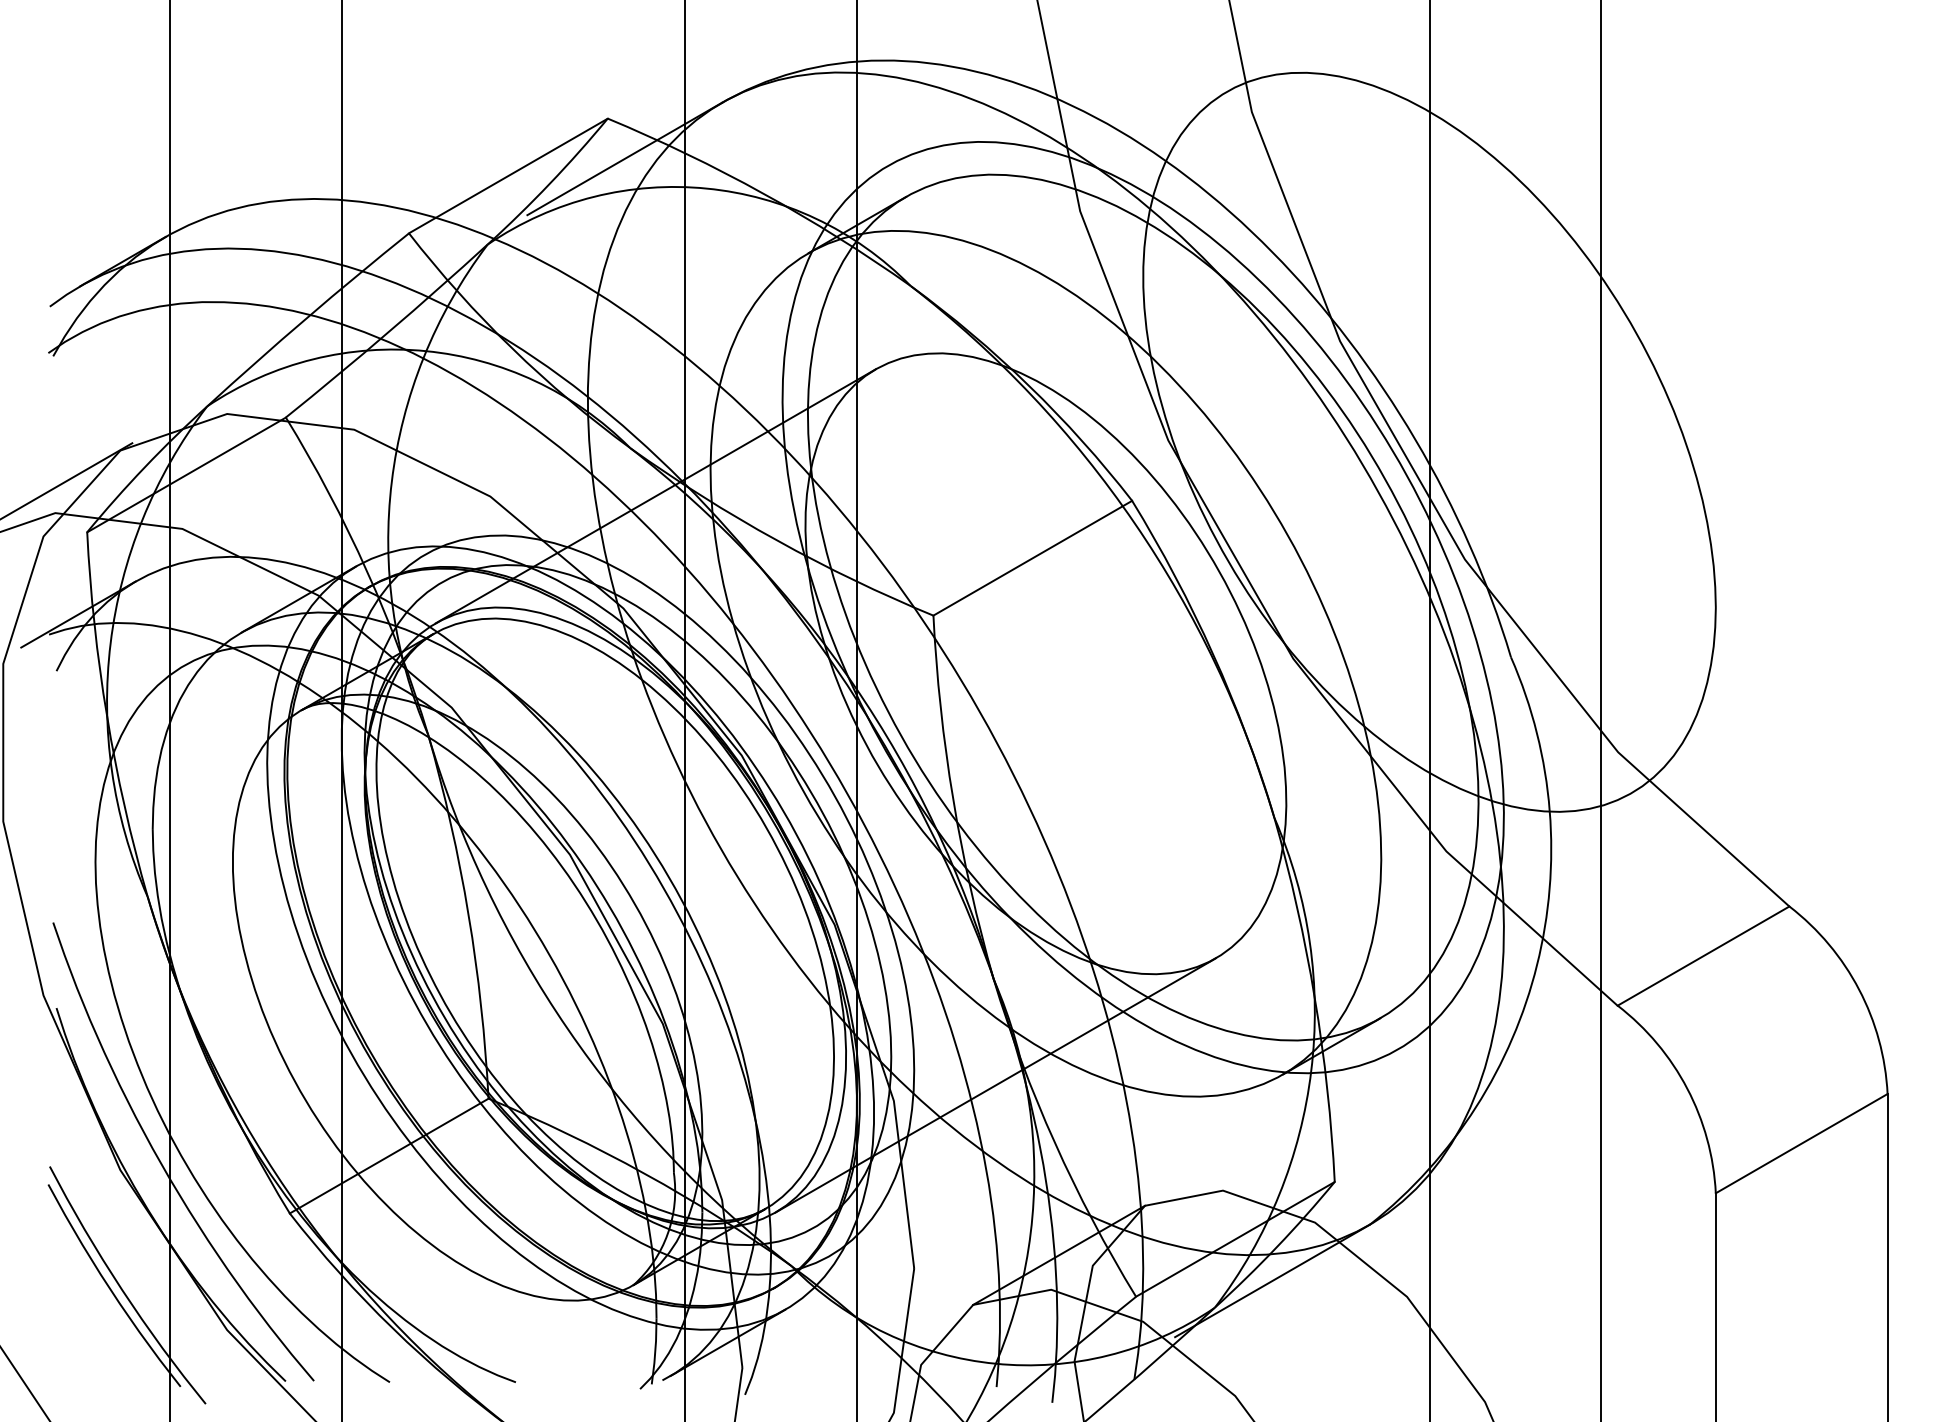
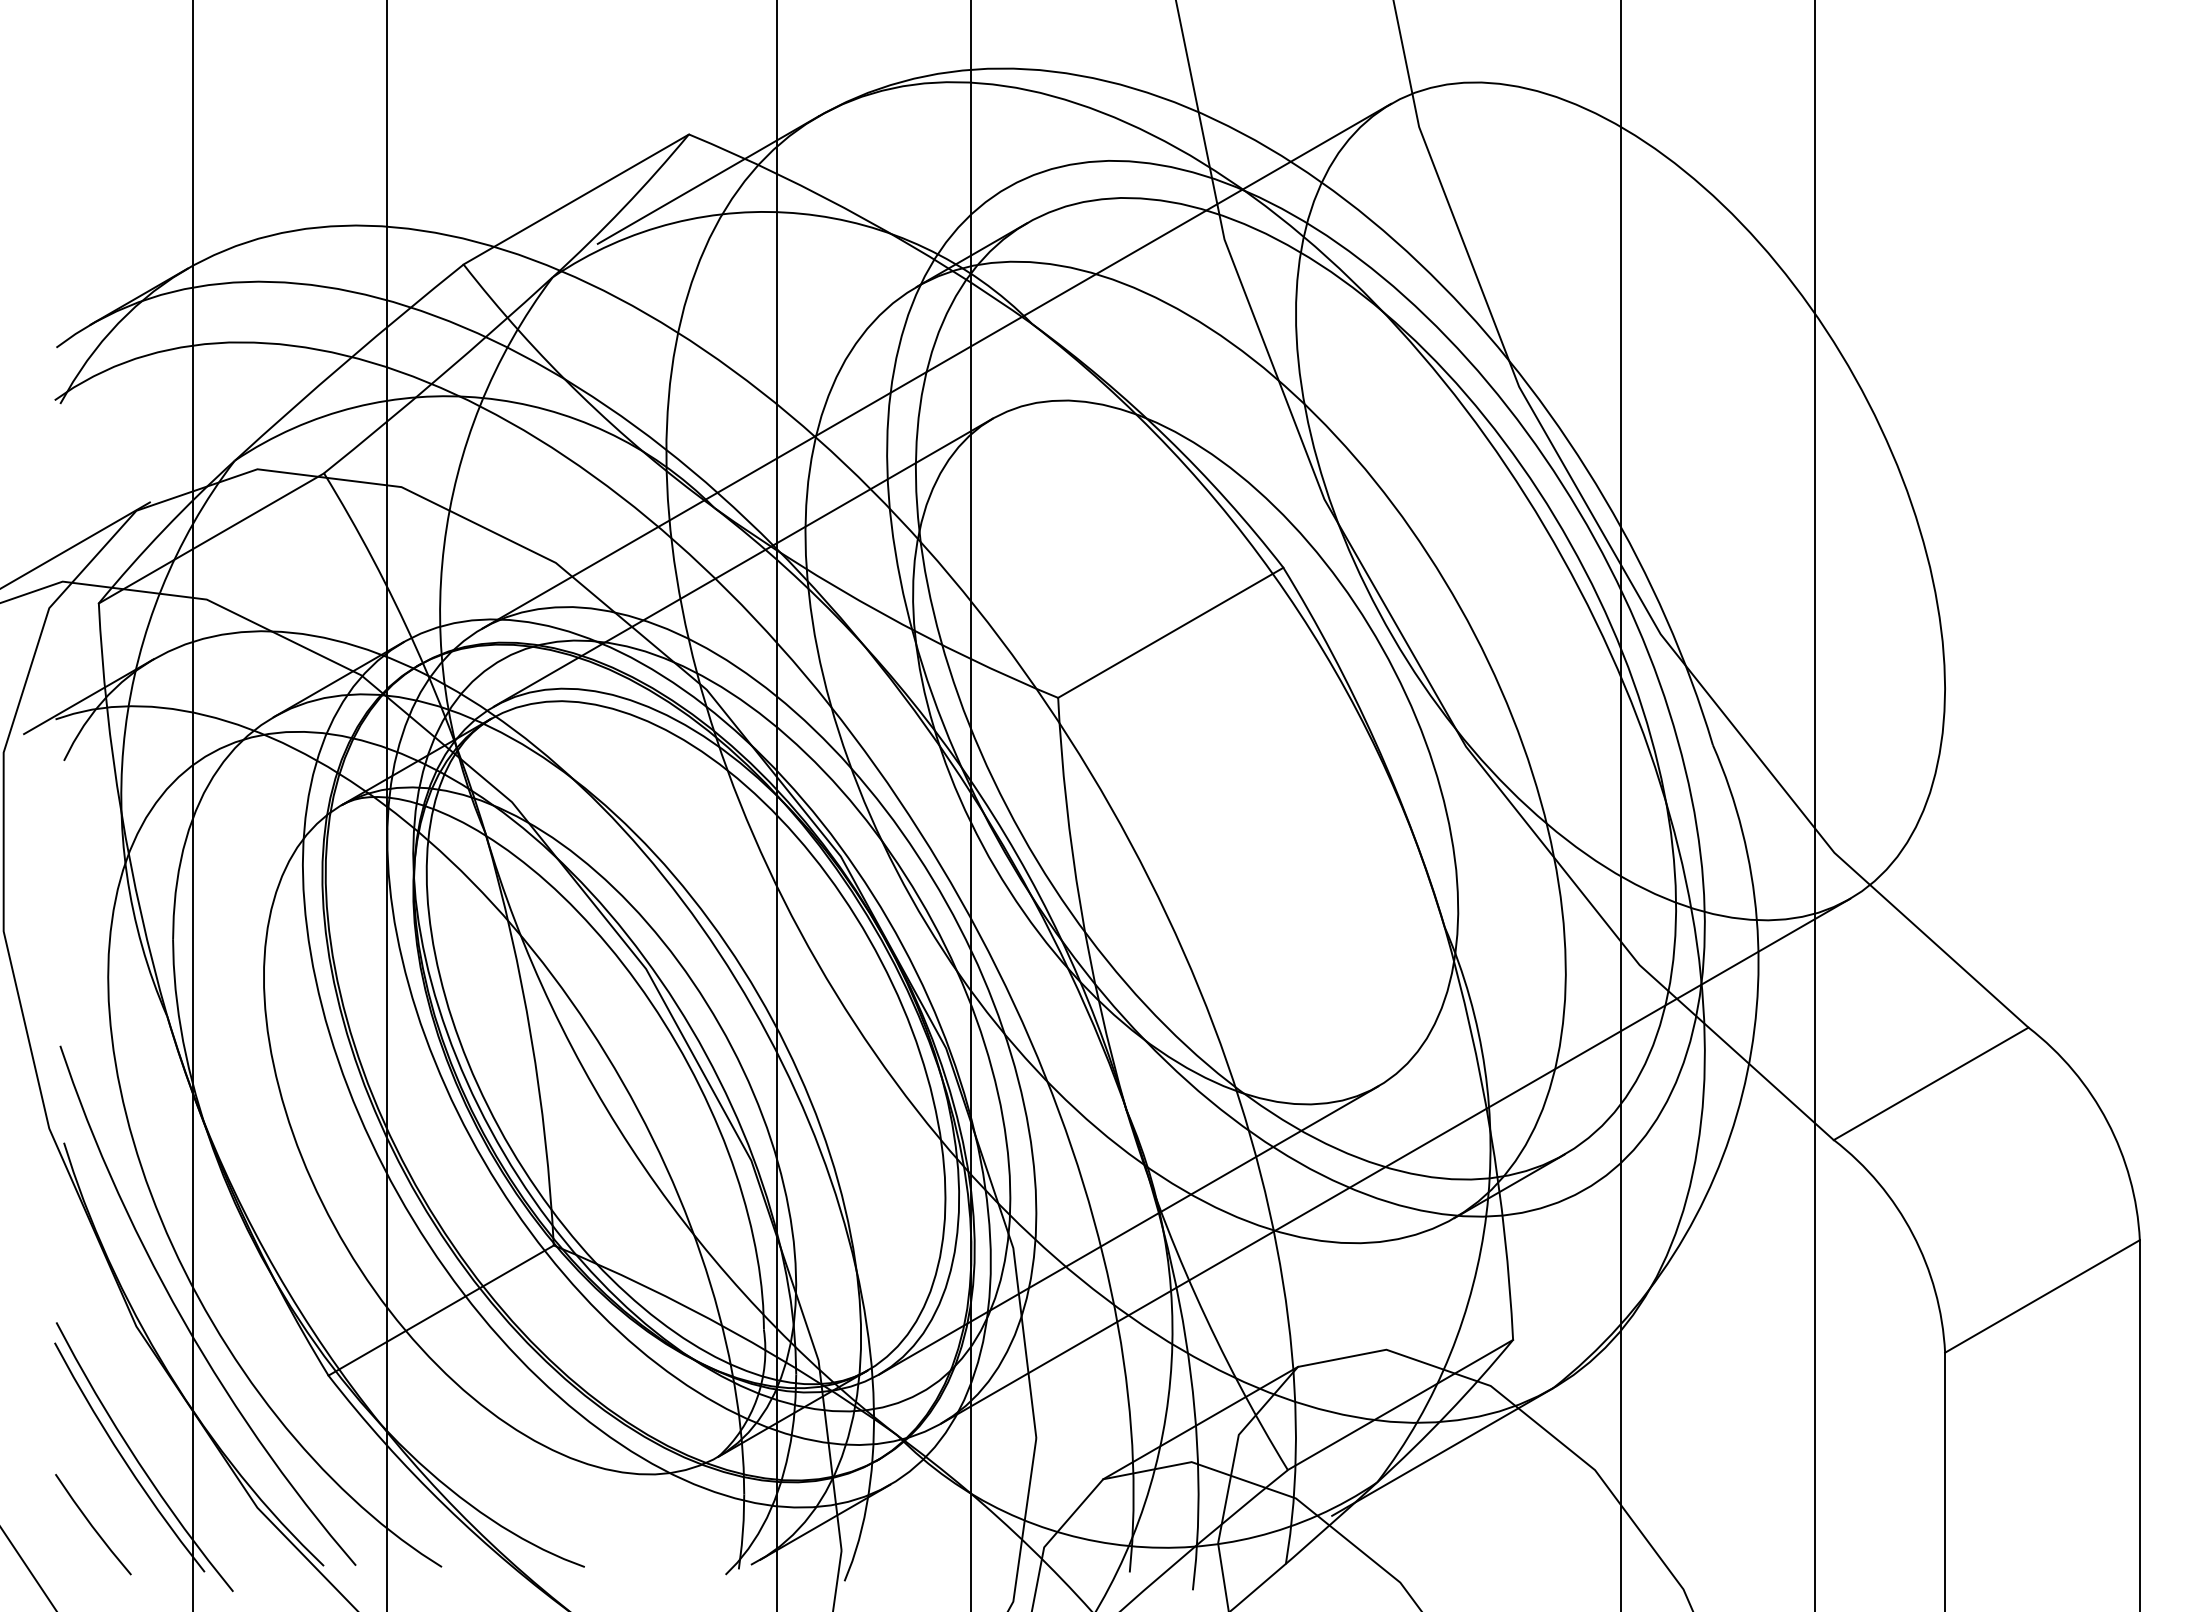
line: (826, 322) -> (936, 365), added
line: (1231, 1023) -> (1395, 1160), added
line: (81, 1344) -> (92, 1524), added

